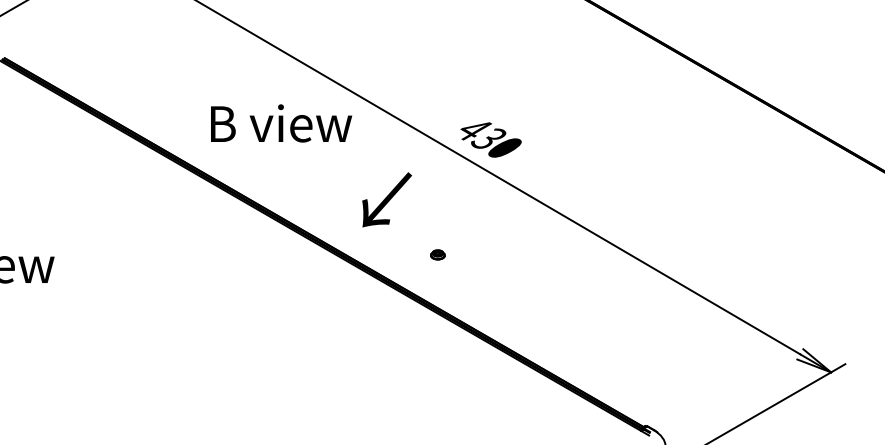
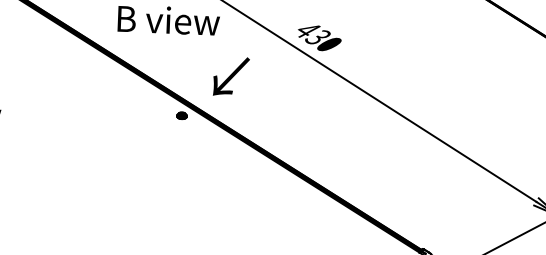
text: (386, 199) -> (230, 76), moved
part: (437, 254) -> (181, 115), moved

